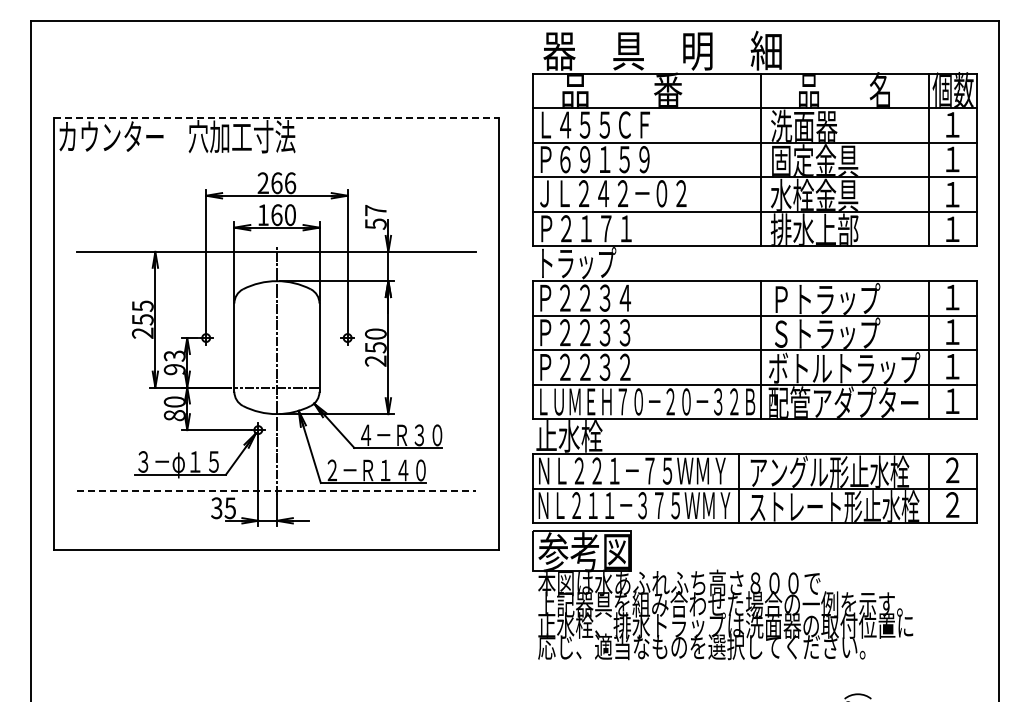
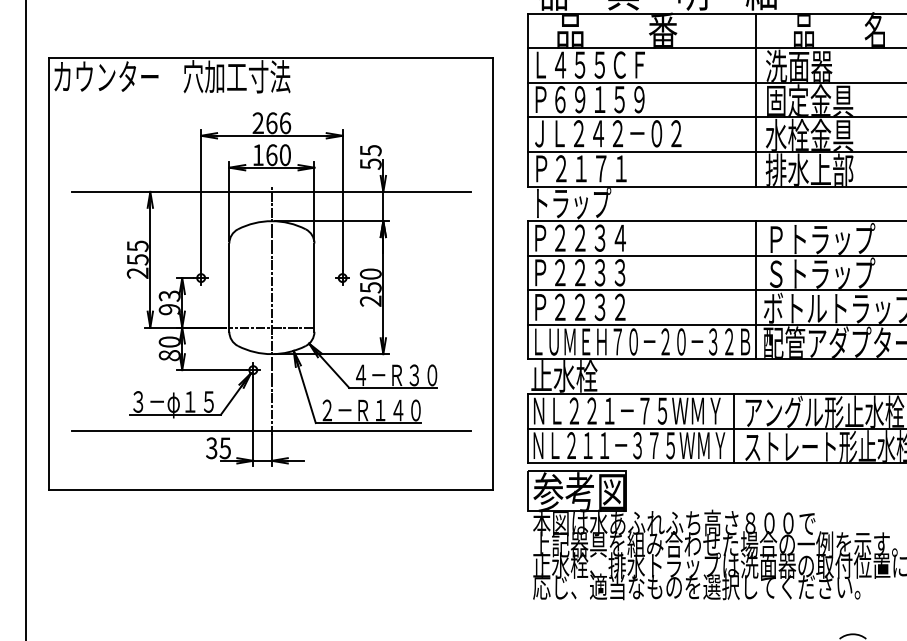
line: (276, 117) -> (271, 57), dashed -> solid
text: (375, 210) -> (370, 150), 57 -> 55
line: (277, 491) -> (272, 431), dashed -> solid

